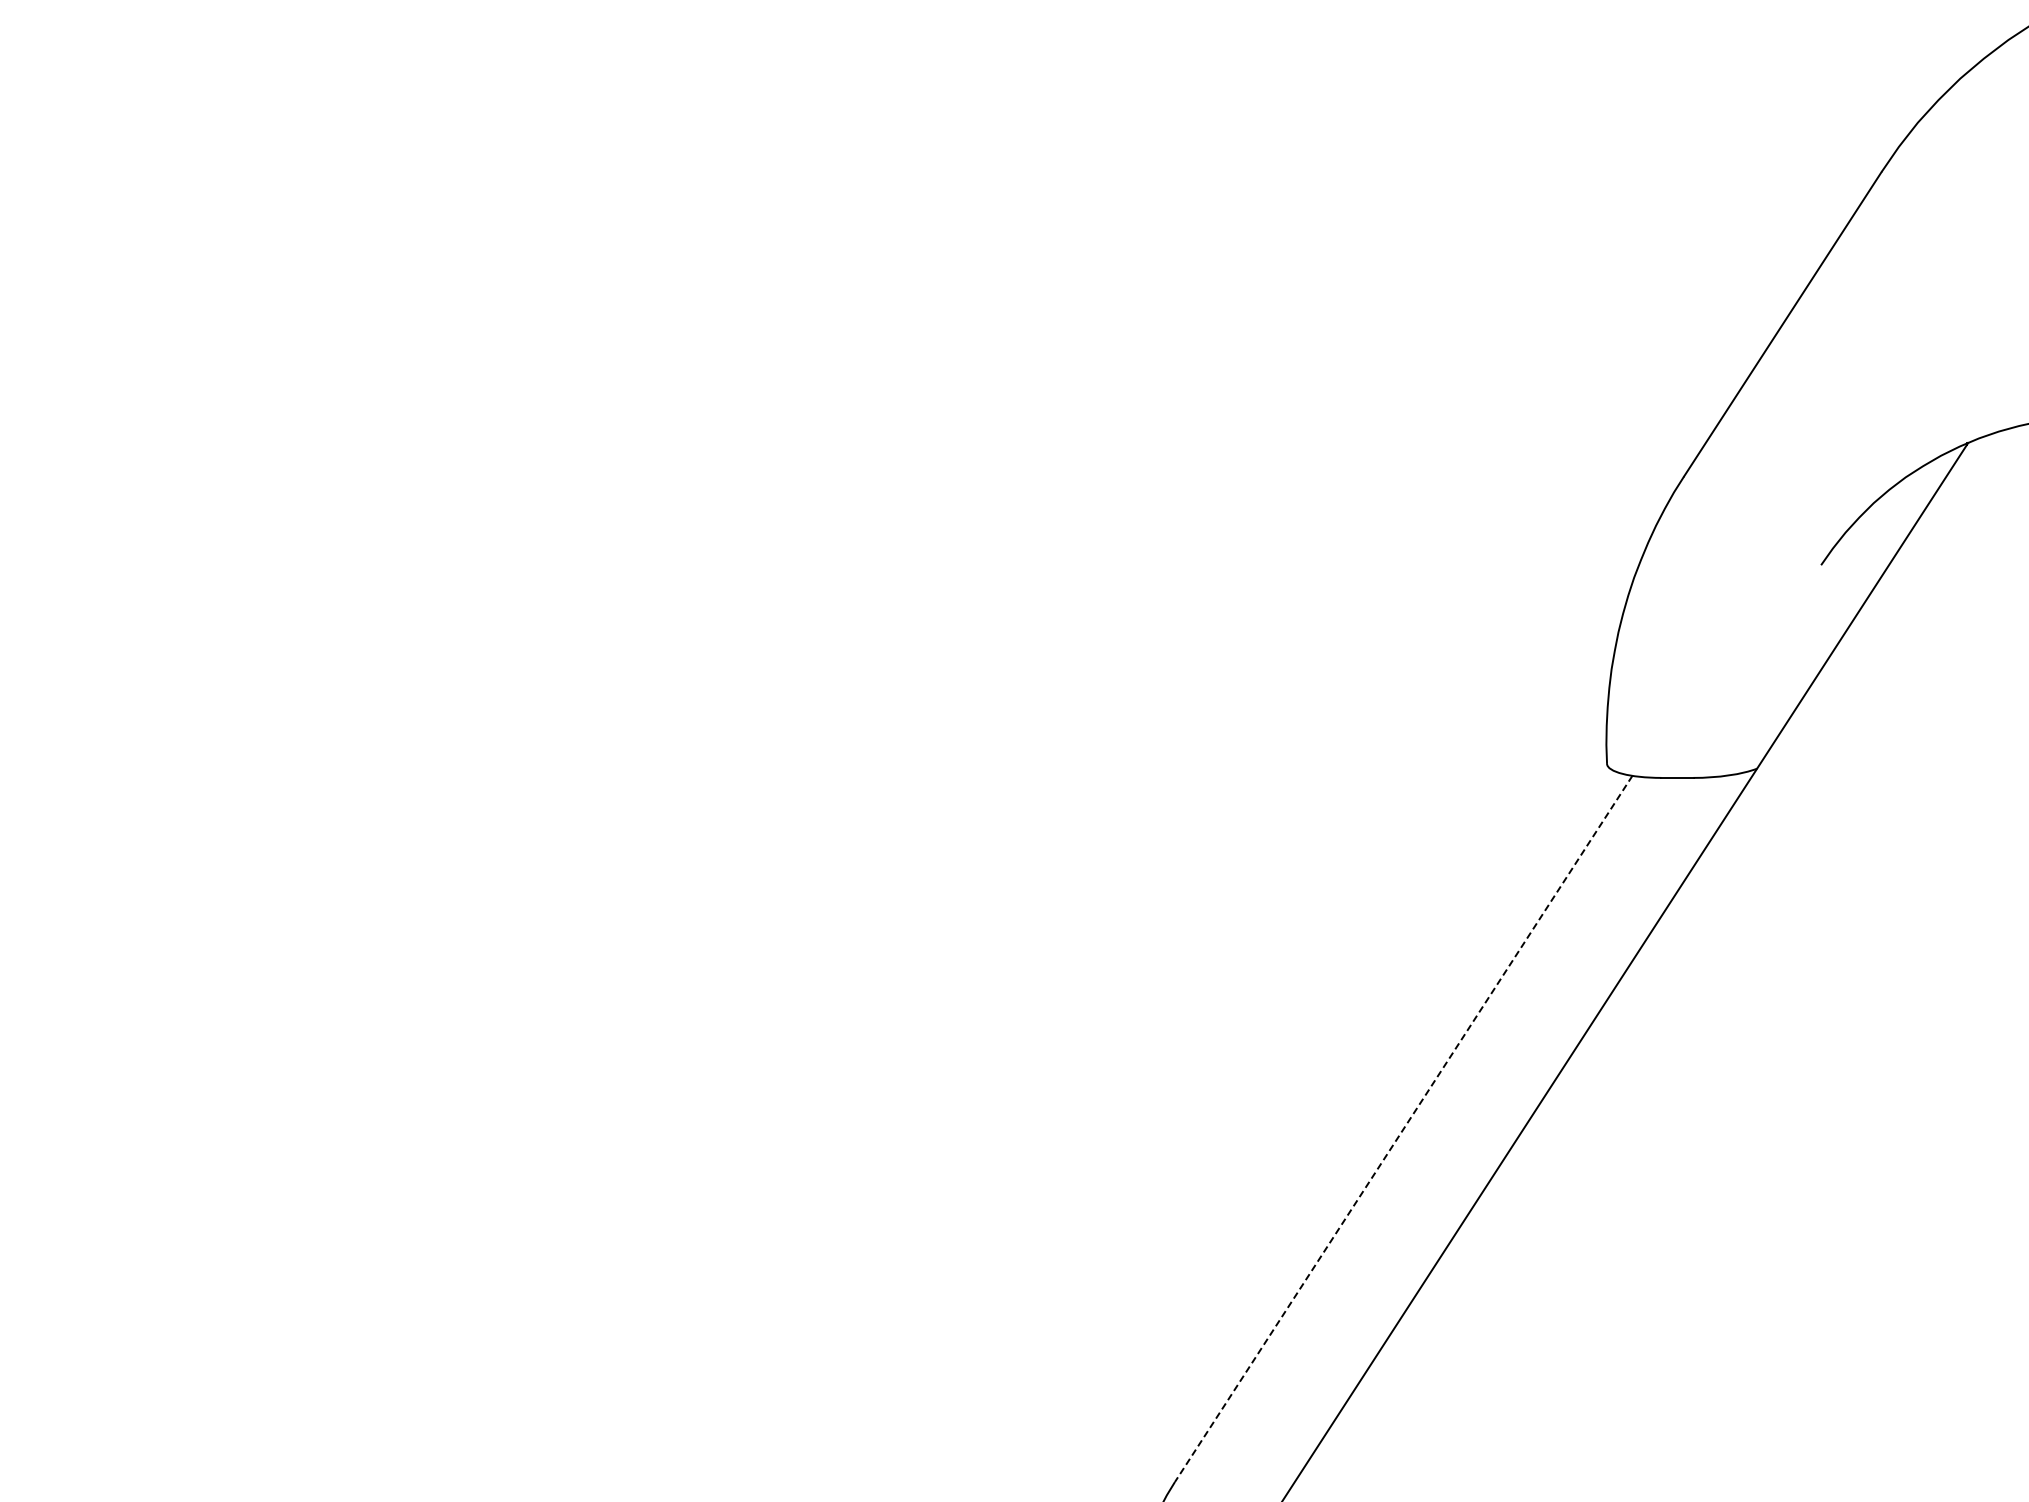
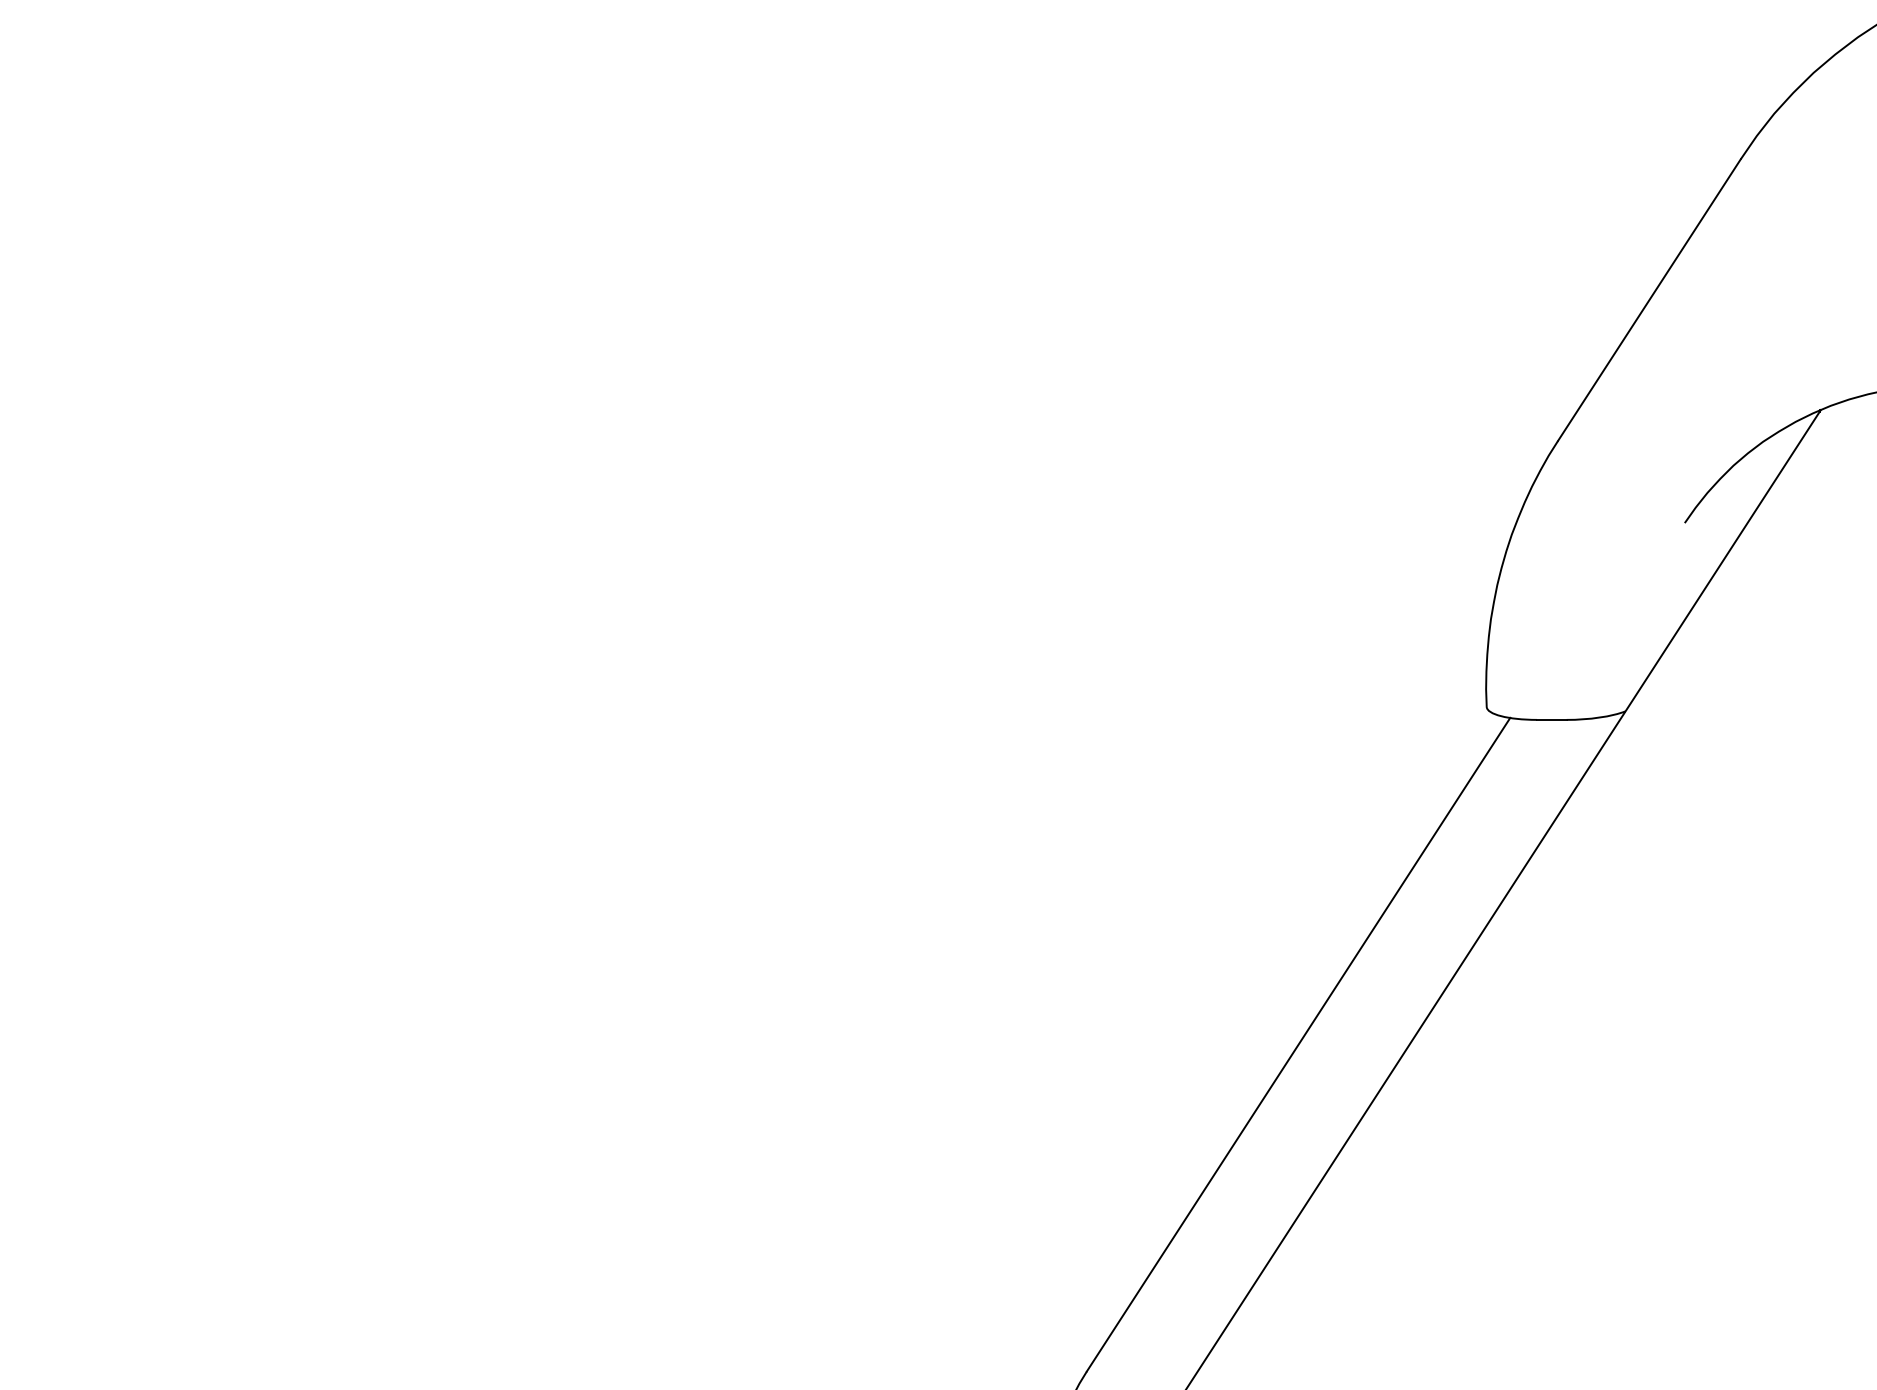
line: (1403, 1128) -> (1298, 1044), dashed -> solid

